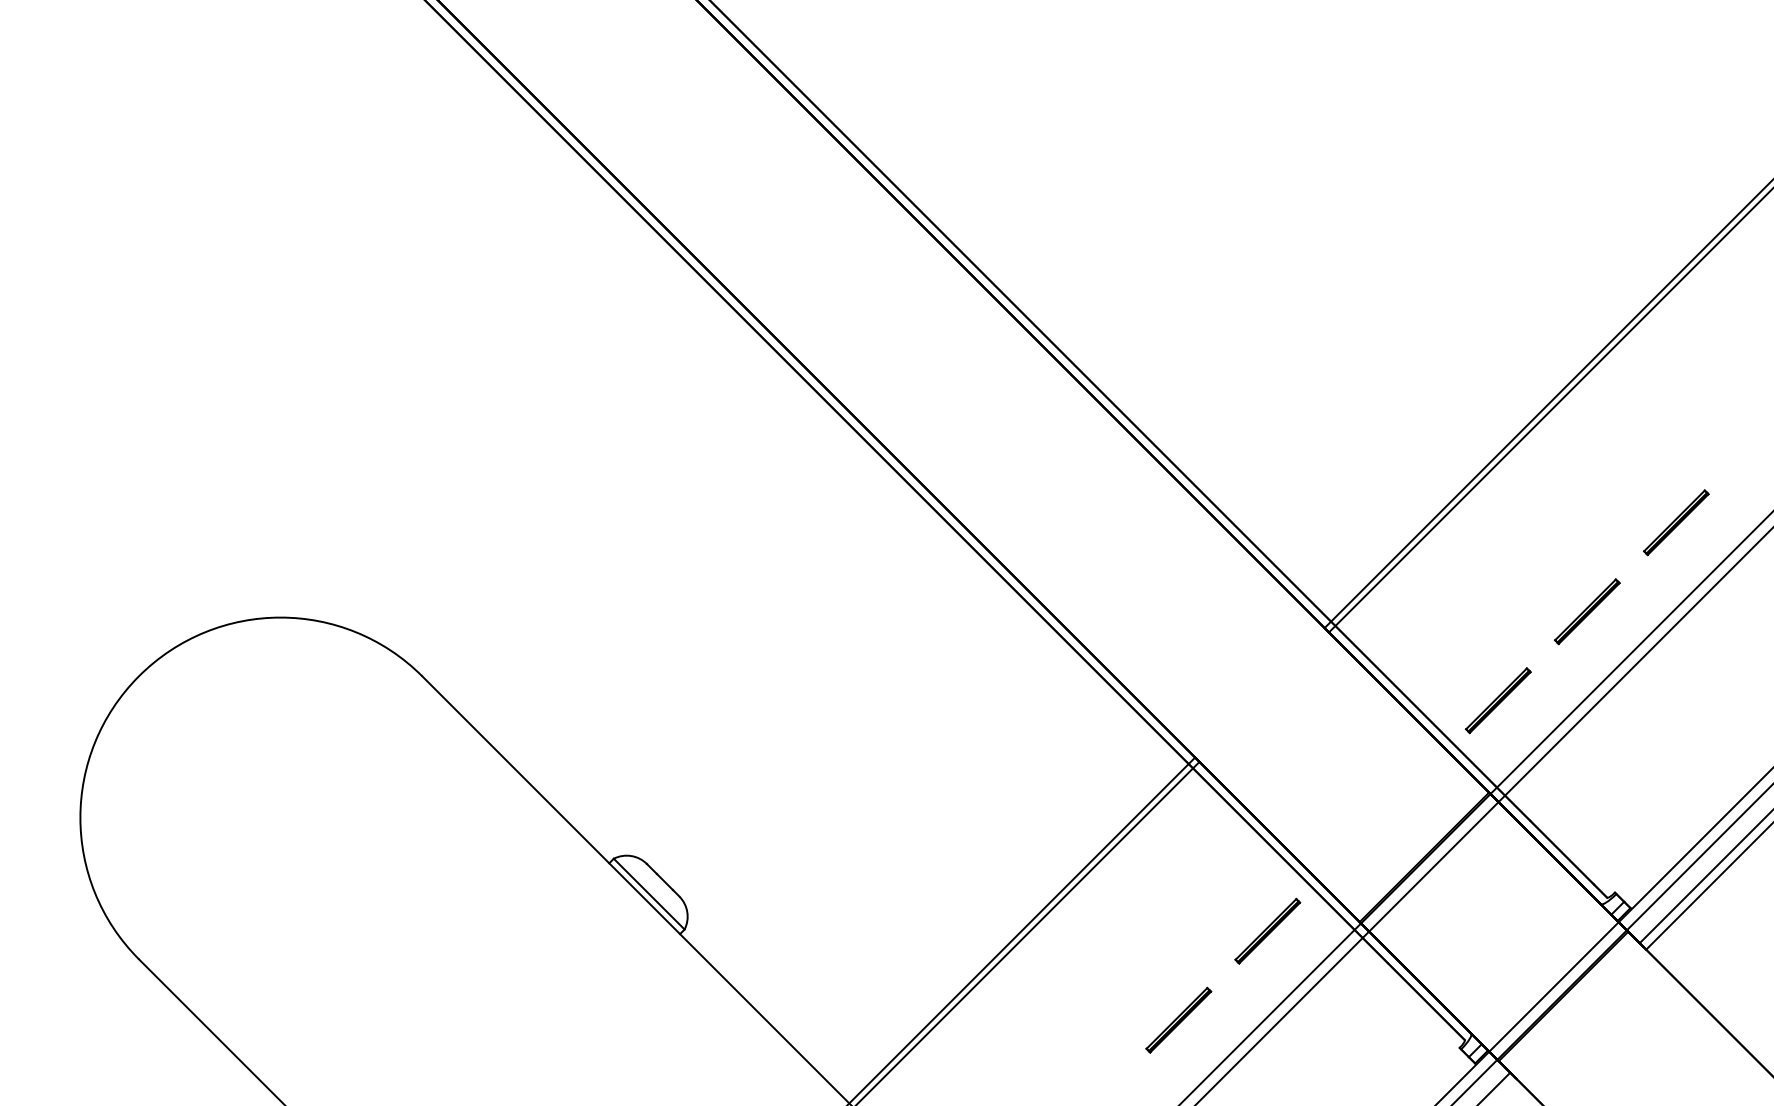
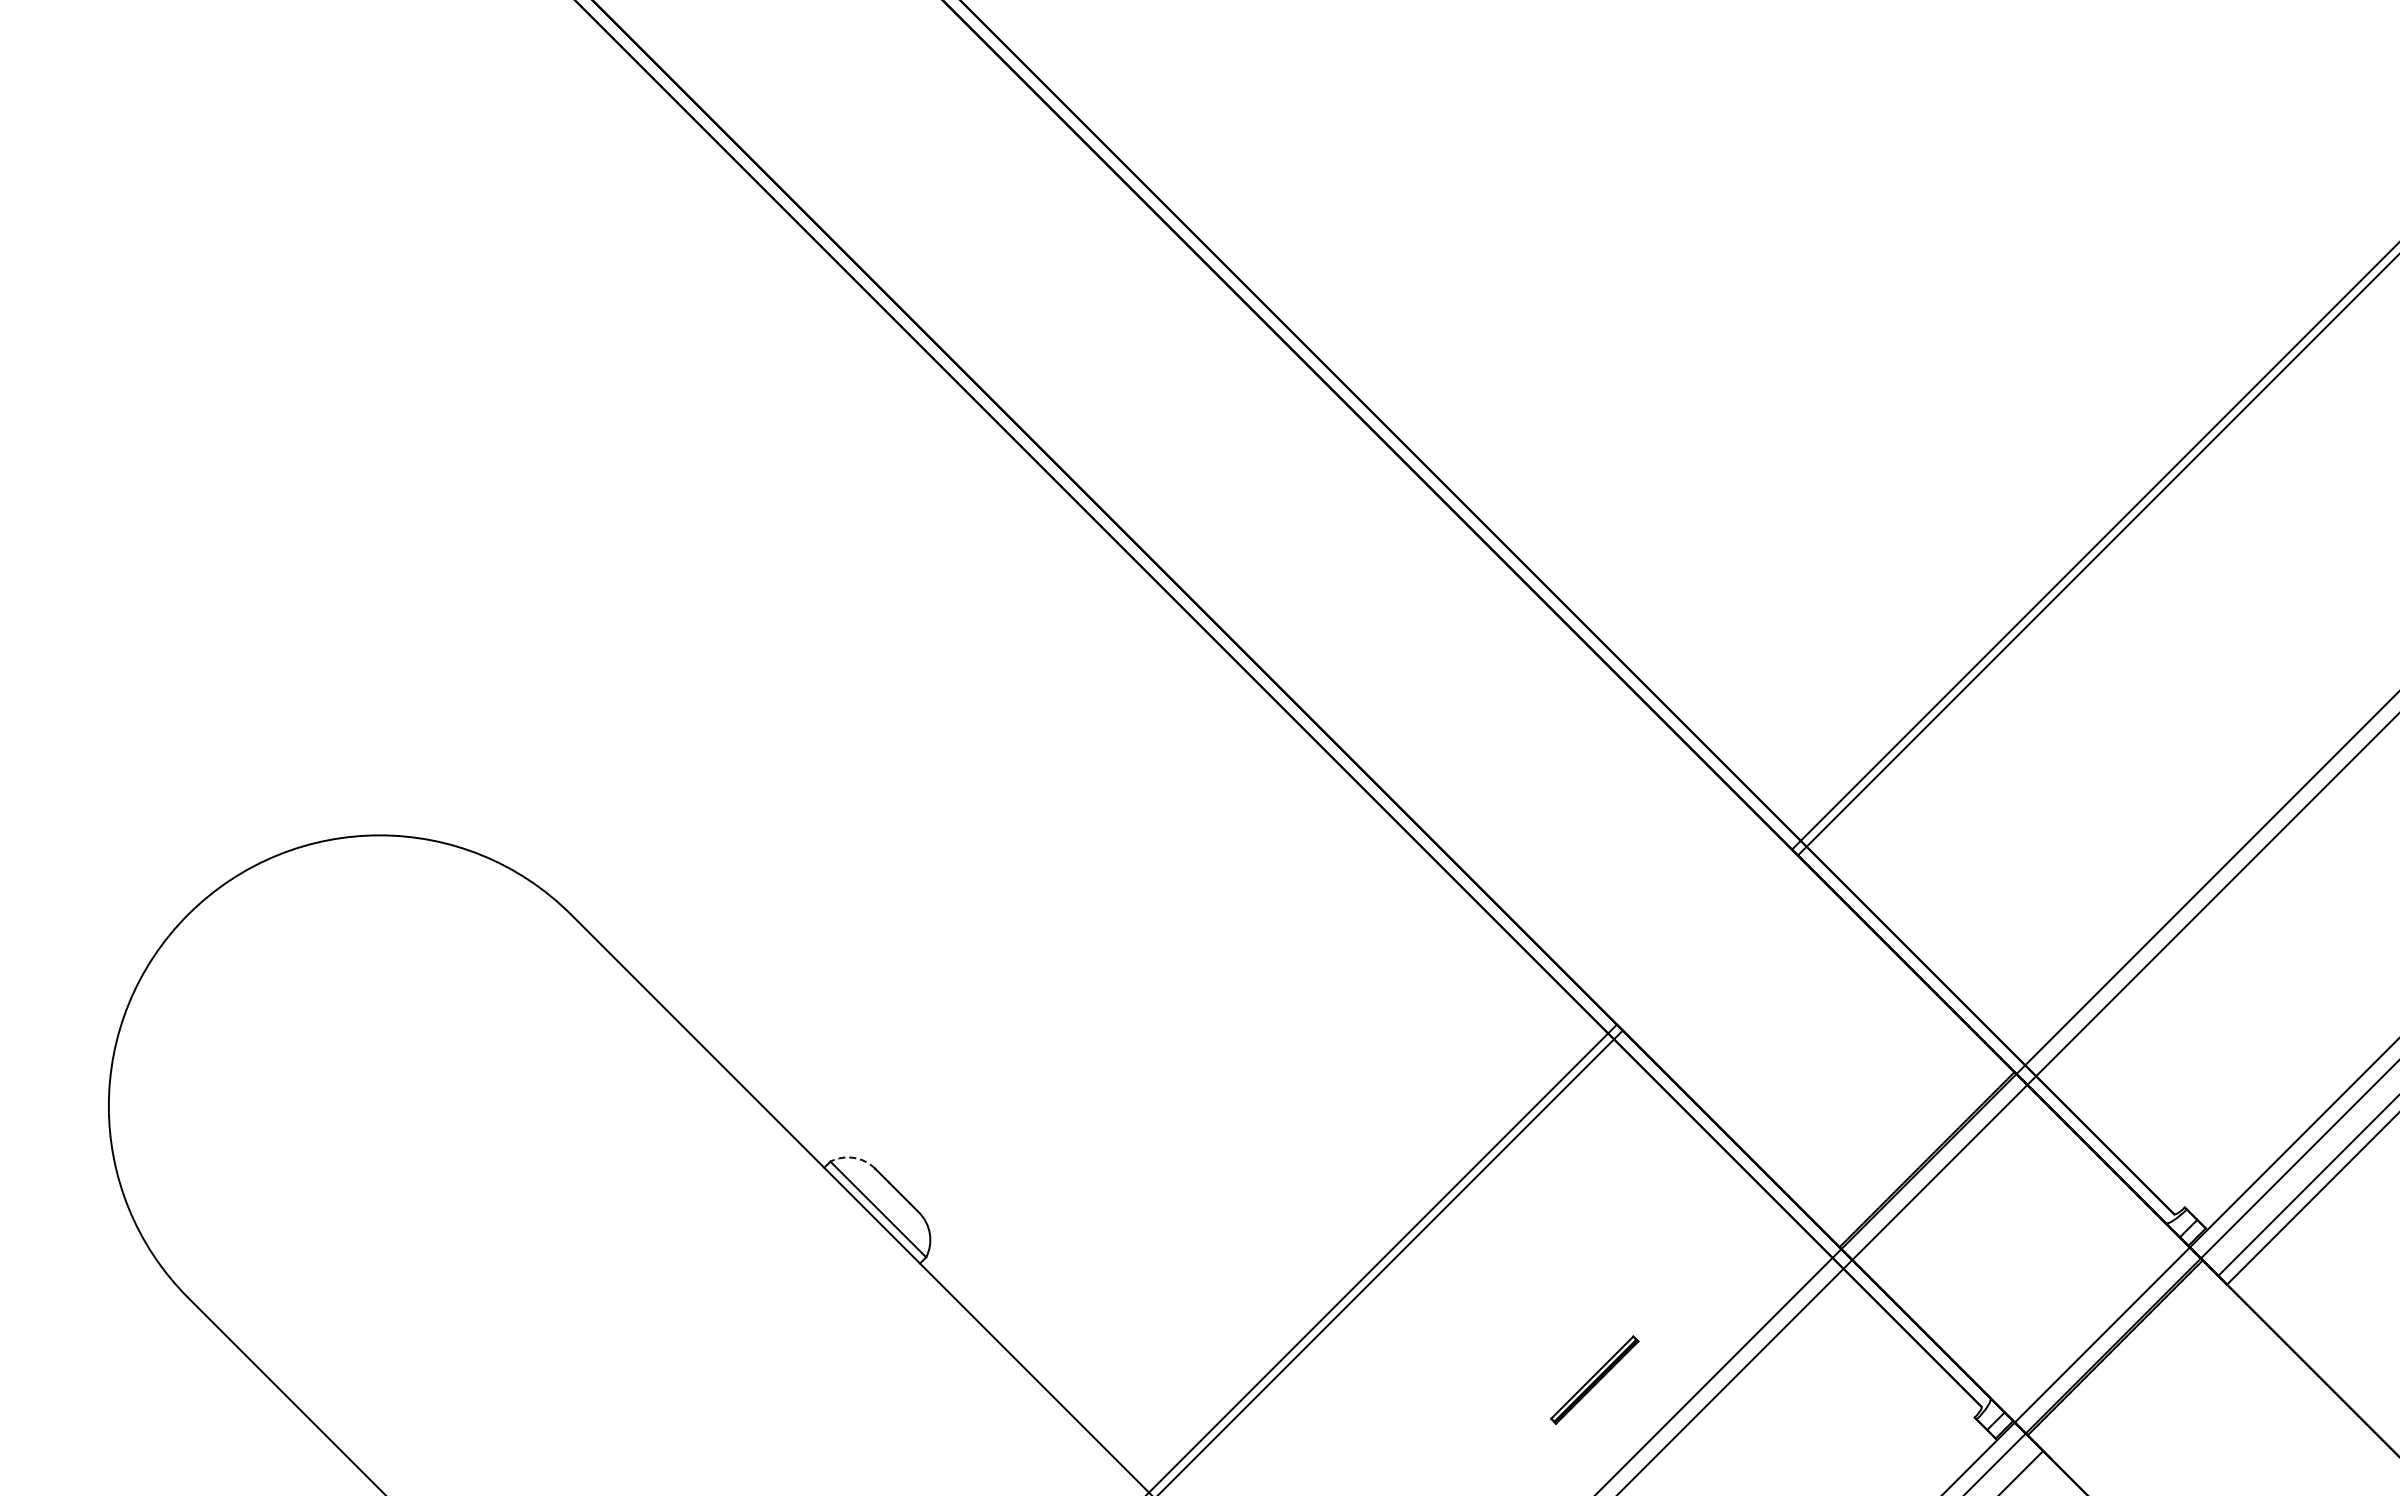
part: (1676, 522) -> (2267, 706), removed
part: (1587, 611) -> (2147, 827), removed
part: (1497, 700) -> (2026, 947), removed
arc: (631, 855) -> (854, 1157), solid -> dashed
part: (1267, 931) -> (1714, 1259), removed

